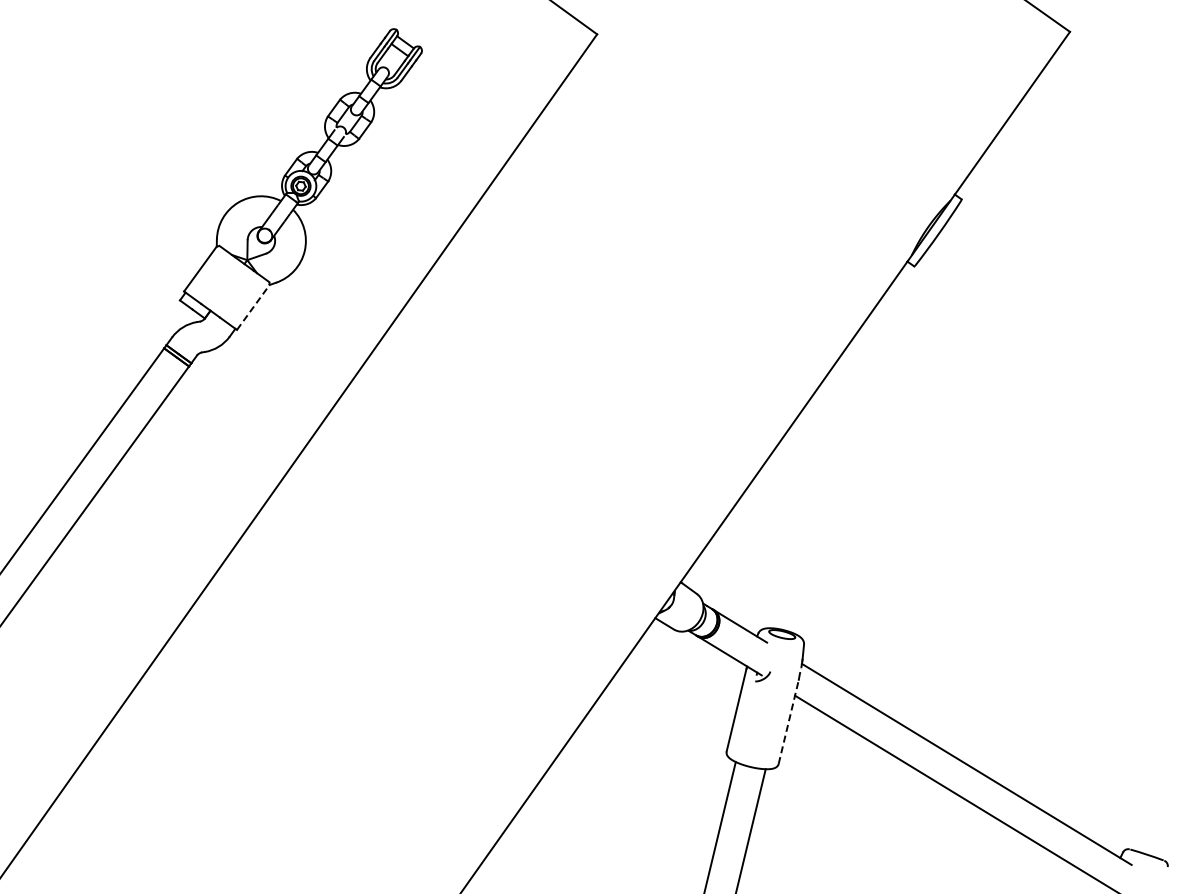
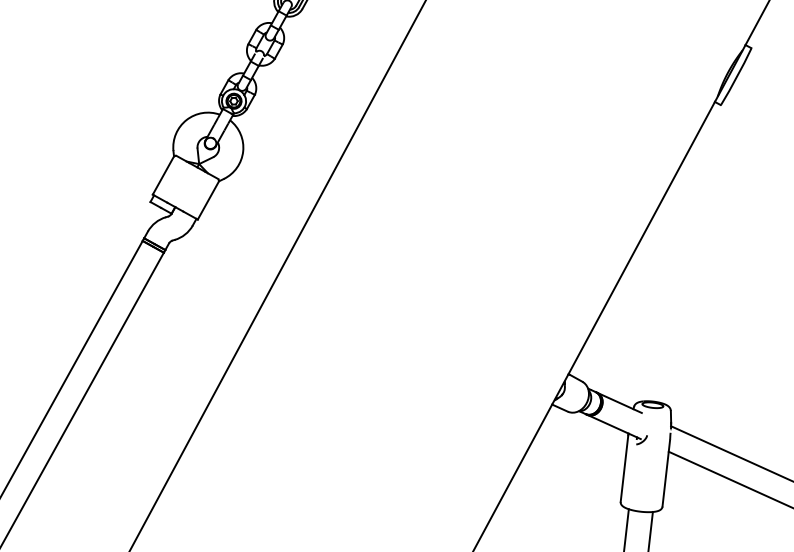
line: (253, 307) -> (208, 200), dashed -> solid
line: (788, 722) -> (666, 473), dashed -> solid

